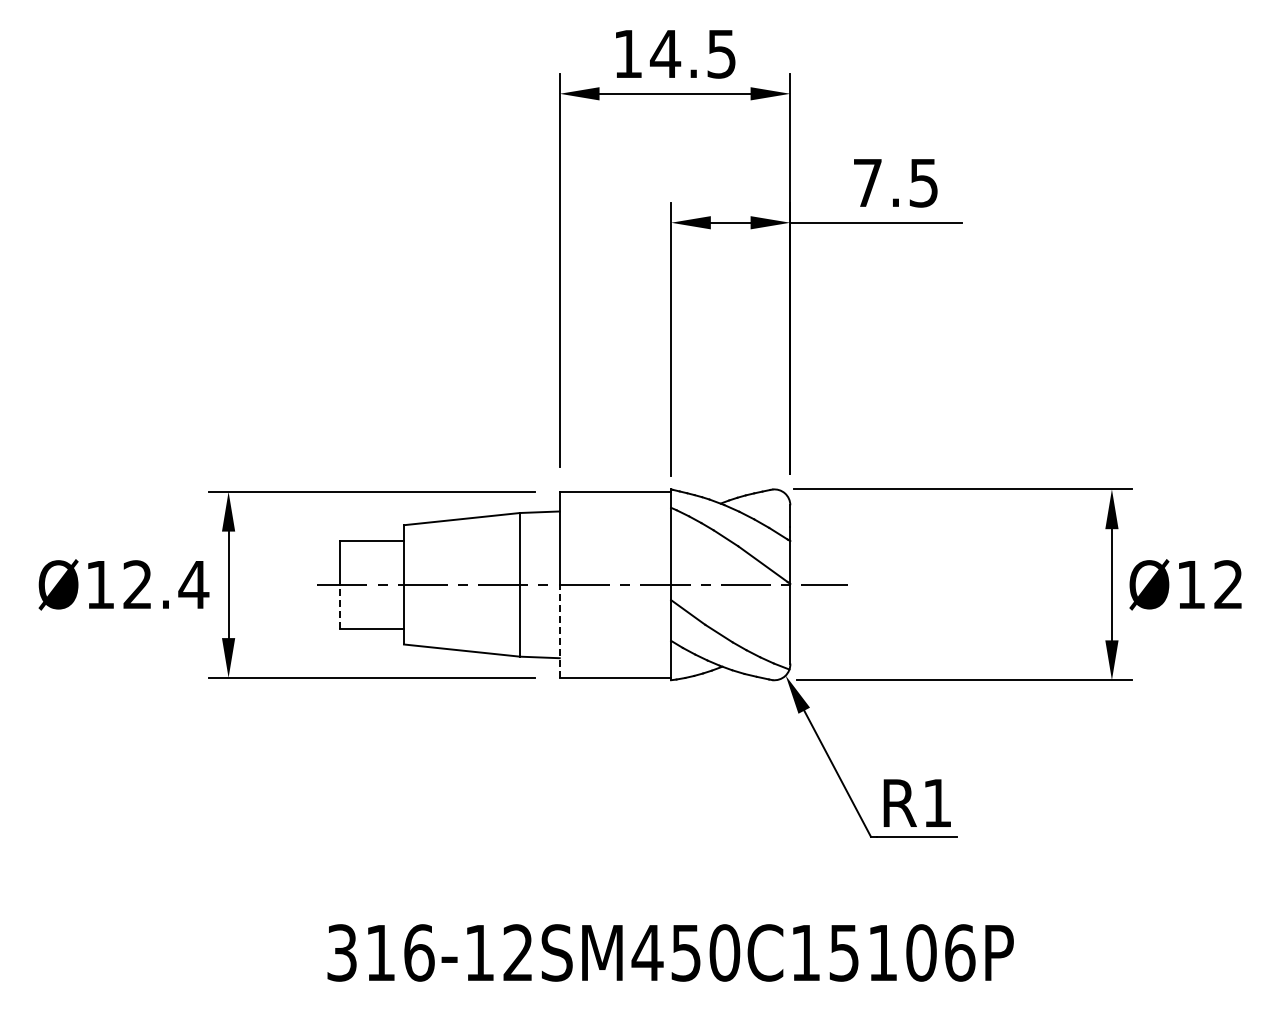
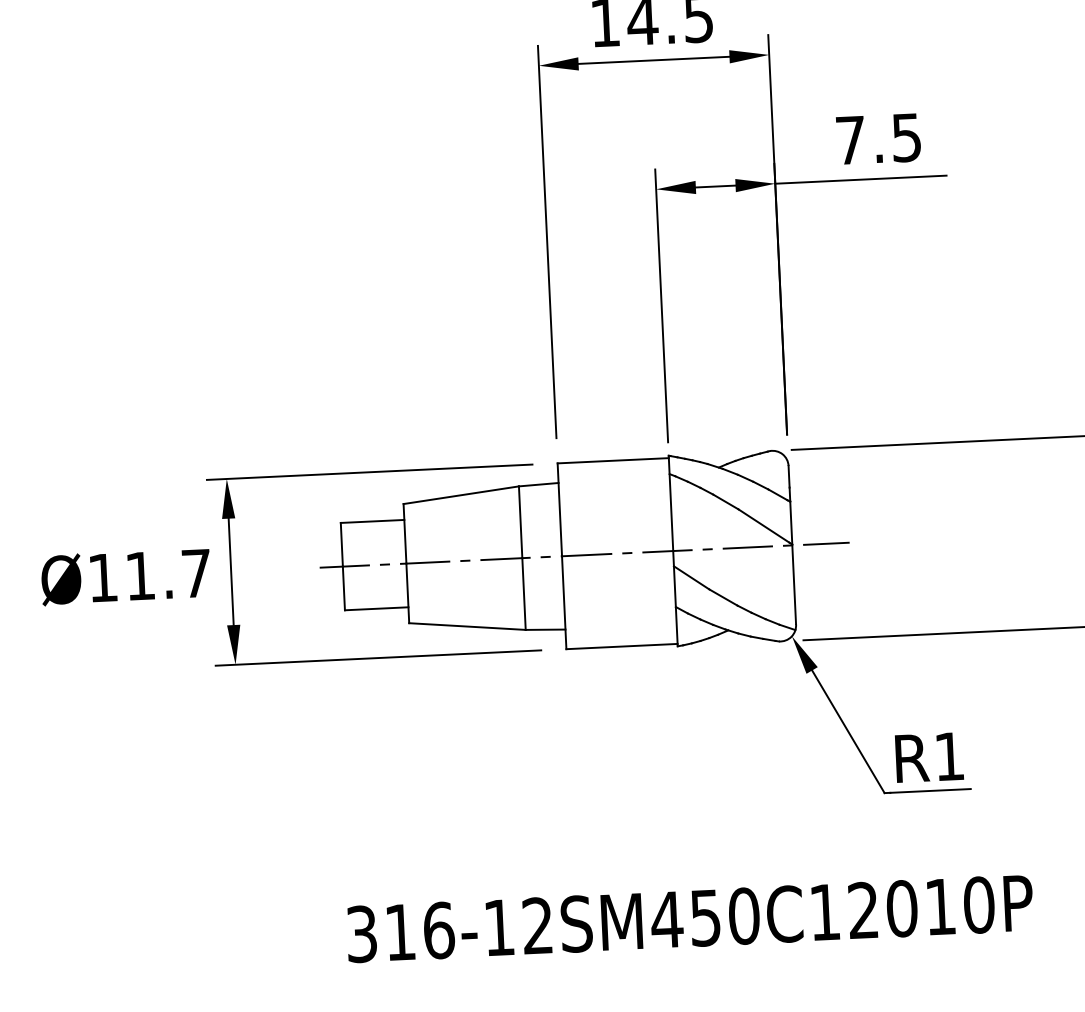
text: (166, 584) -> (169, 574), Ø12.4 -> Ø11.7
line: (340, 606) -> (343, 588), dashed -> solid
line: (559, 631) -> (563, 602), dashed -> solid
text: (902, 952) -> (921, 907), 316-12SM450C15106P -> 316-12SM450C12010P

